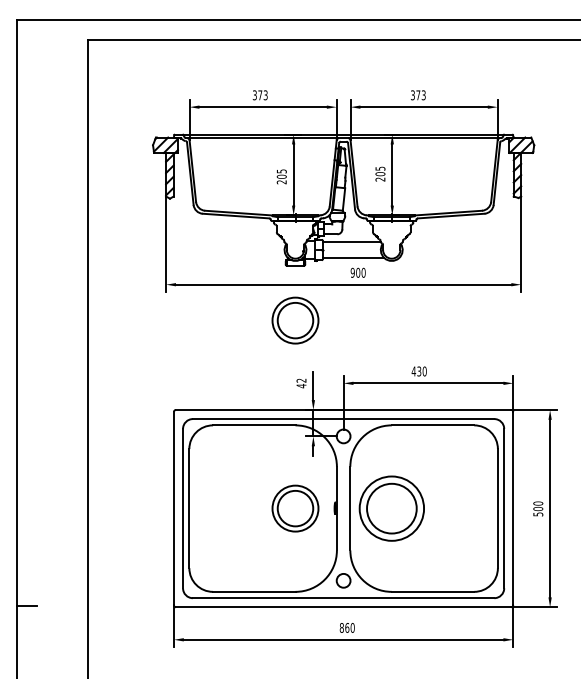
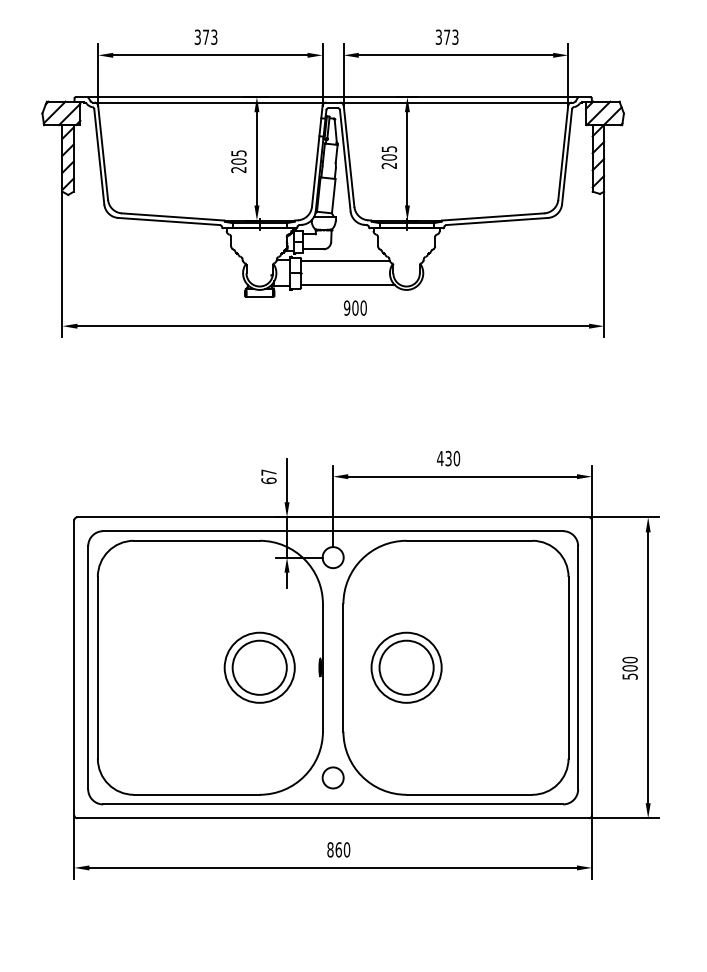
part: (295, 320) -> (259, 380), removed
text: (301, 383) -> (268, 476), 42 -> 67
part: (391, 508) -> (406, 667), size x0.71

